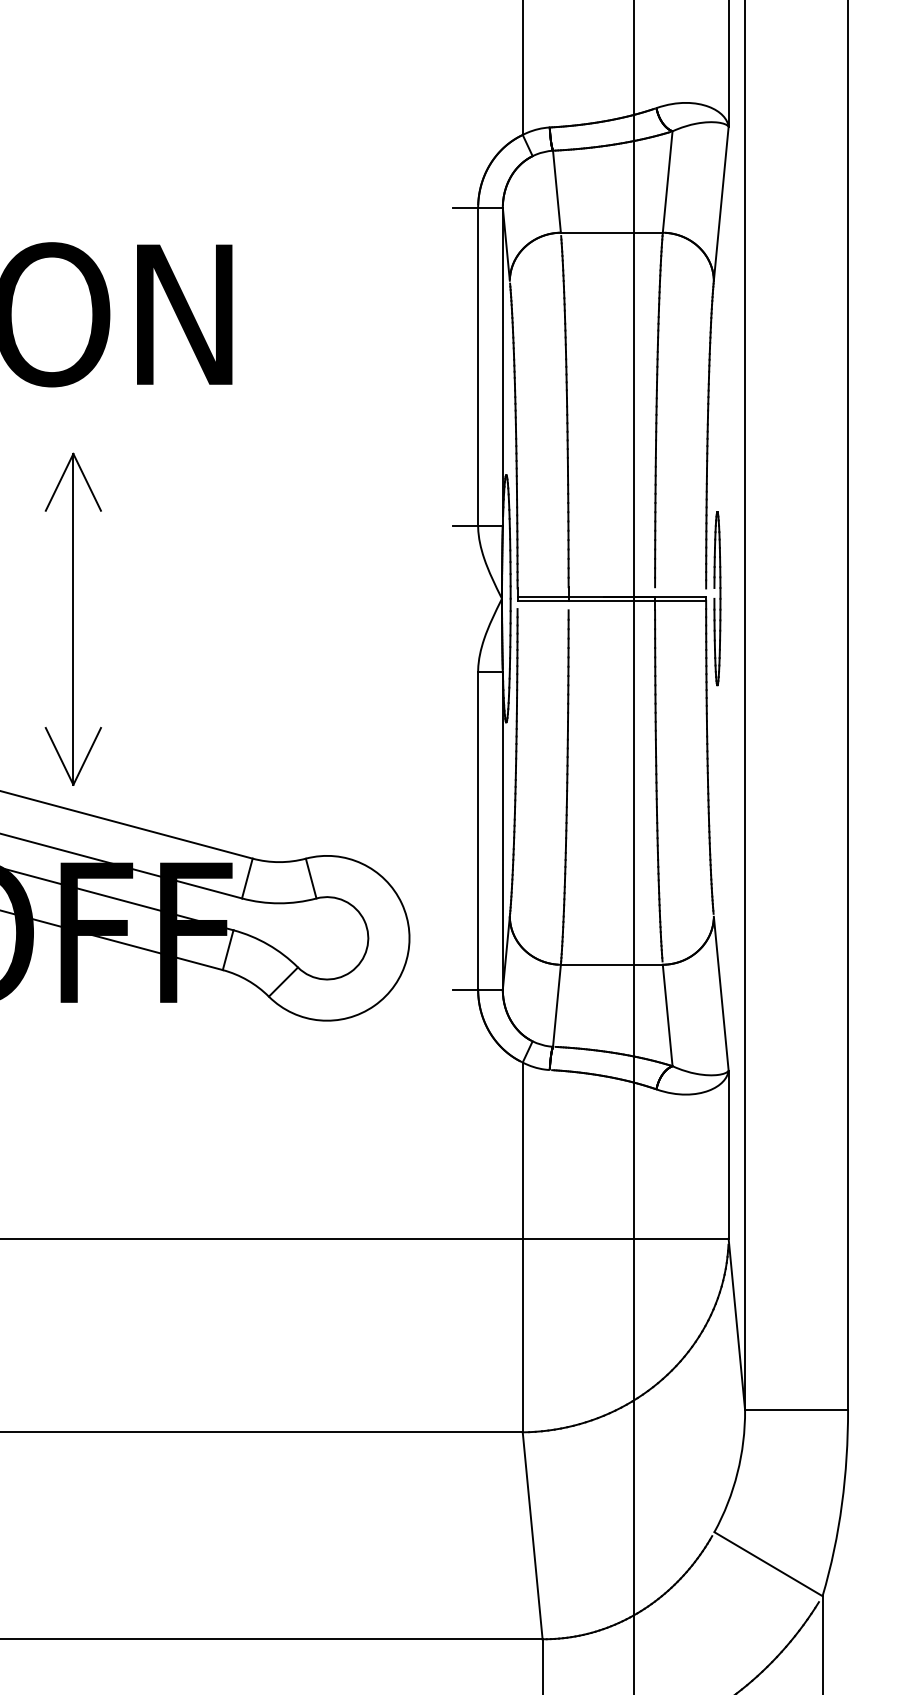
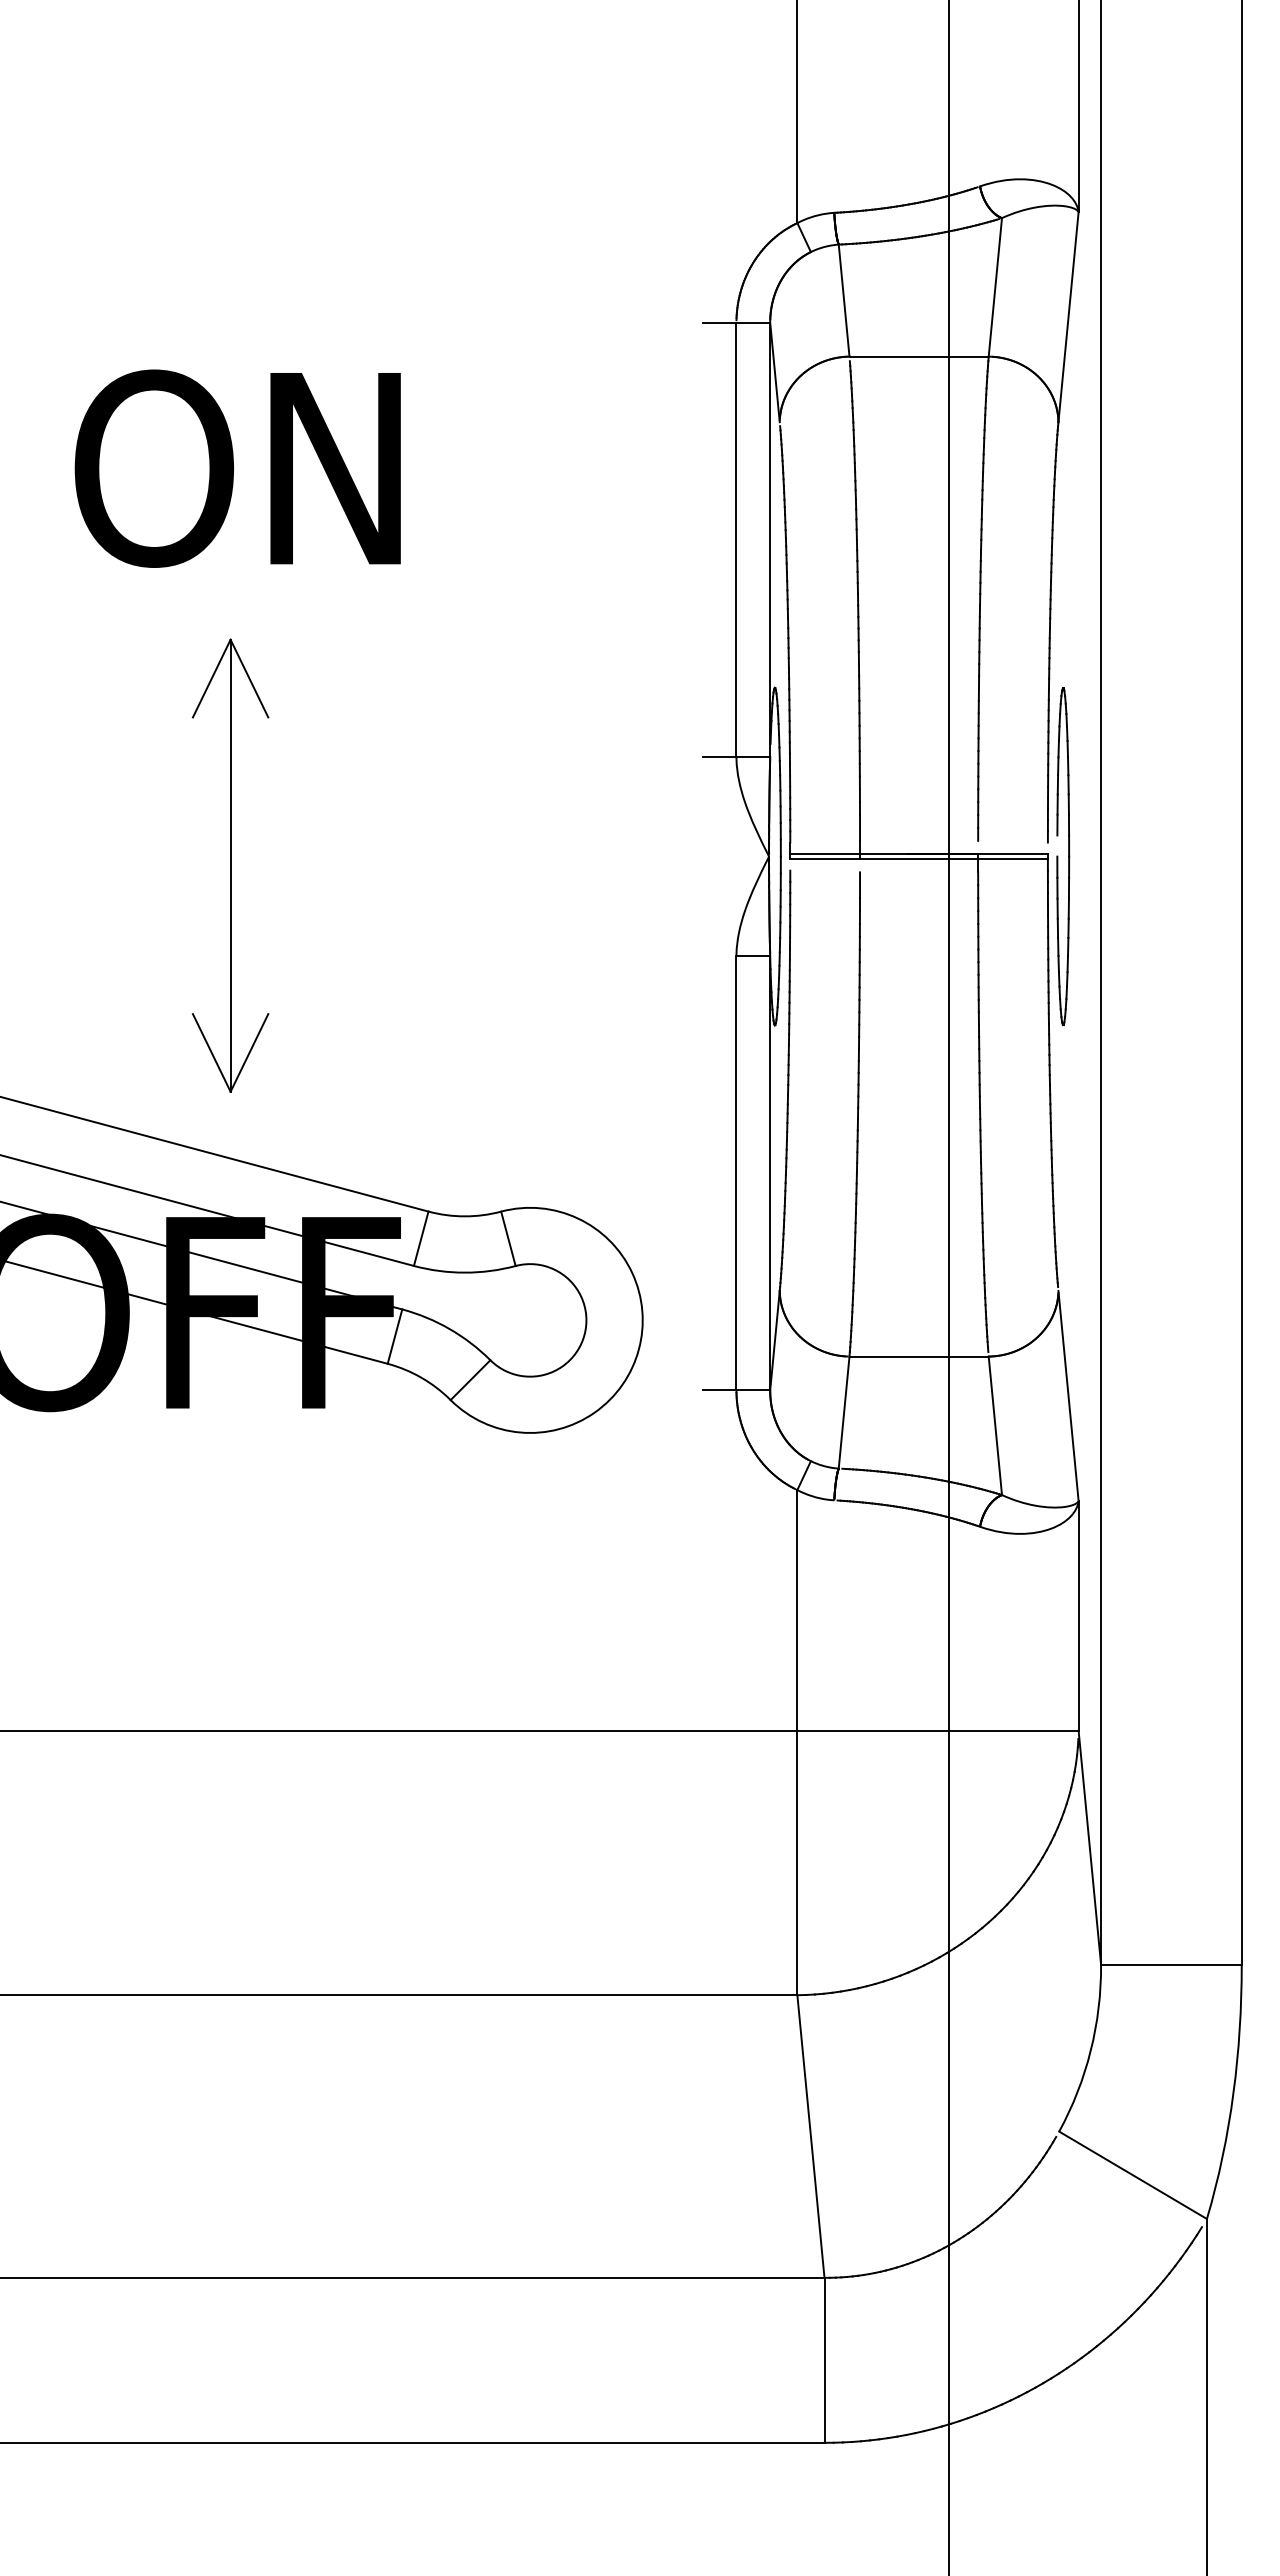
part: (717, 598) -> (1063, 856), size x1.43
part: (73, 619) -> (230, 865), moved

